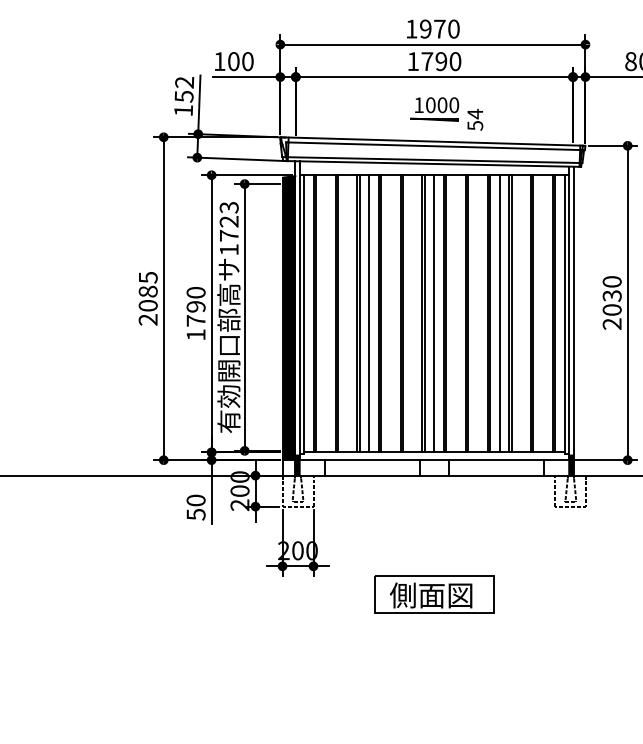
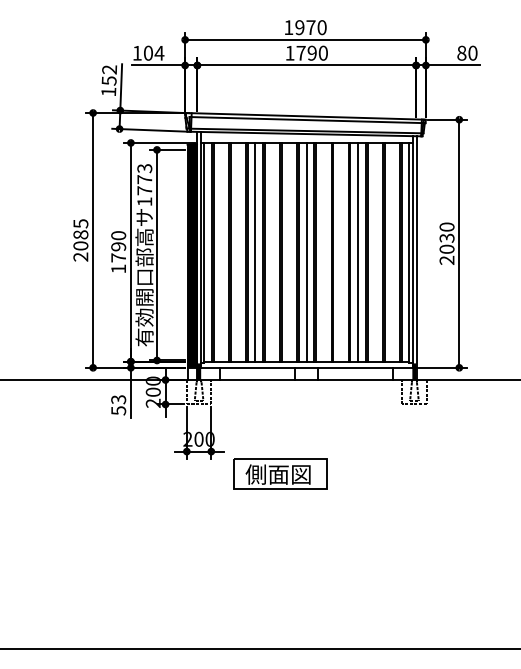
text: (247, 60) -> (159, 52), 100 -> 104
part: (446, 113) -> (316, 94), removed
text: (228, 221) -> (144, 179), 1723 -> 1773
text: (195, 500) -> (118, 399), 50 -> 53
part: (434, 594) -> (280, 473), moved

